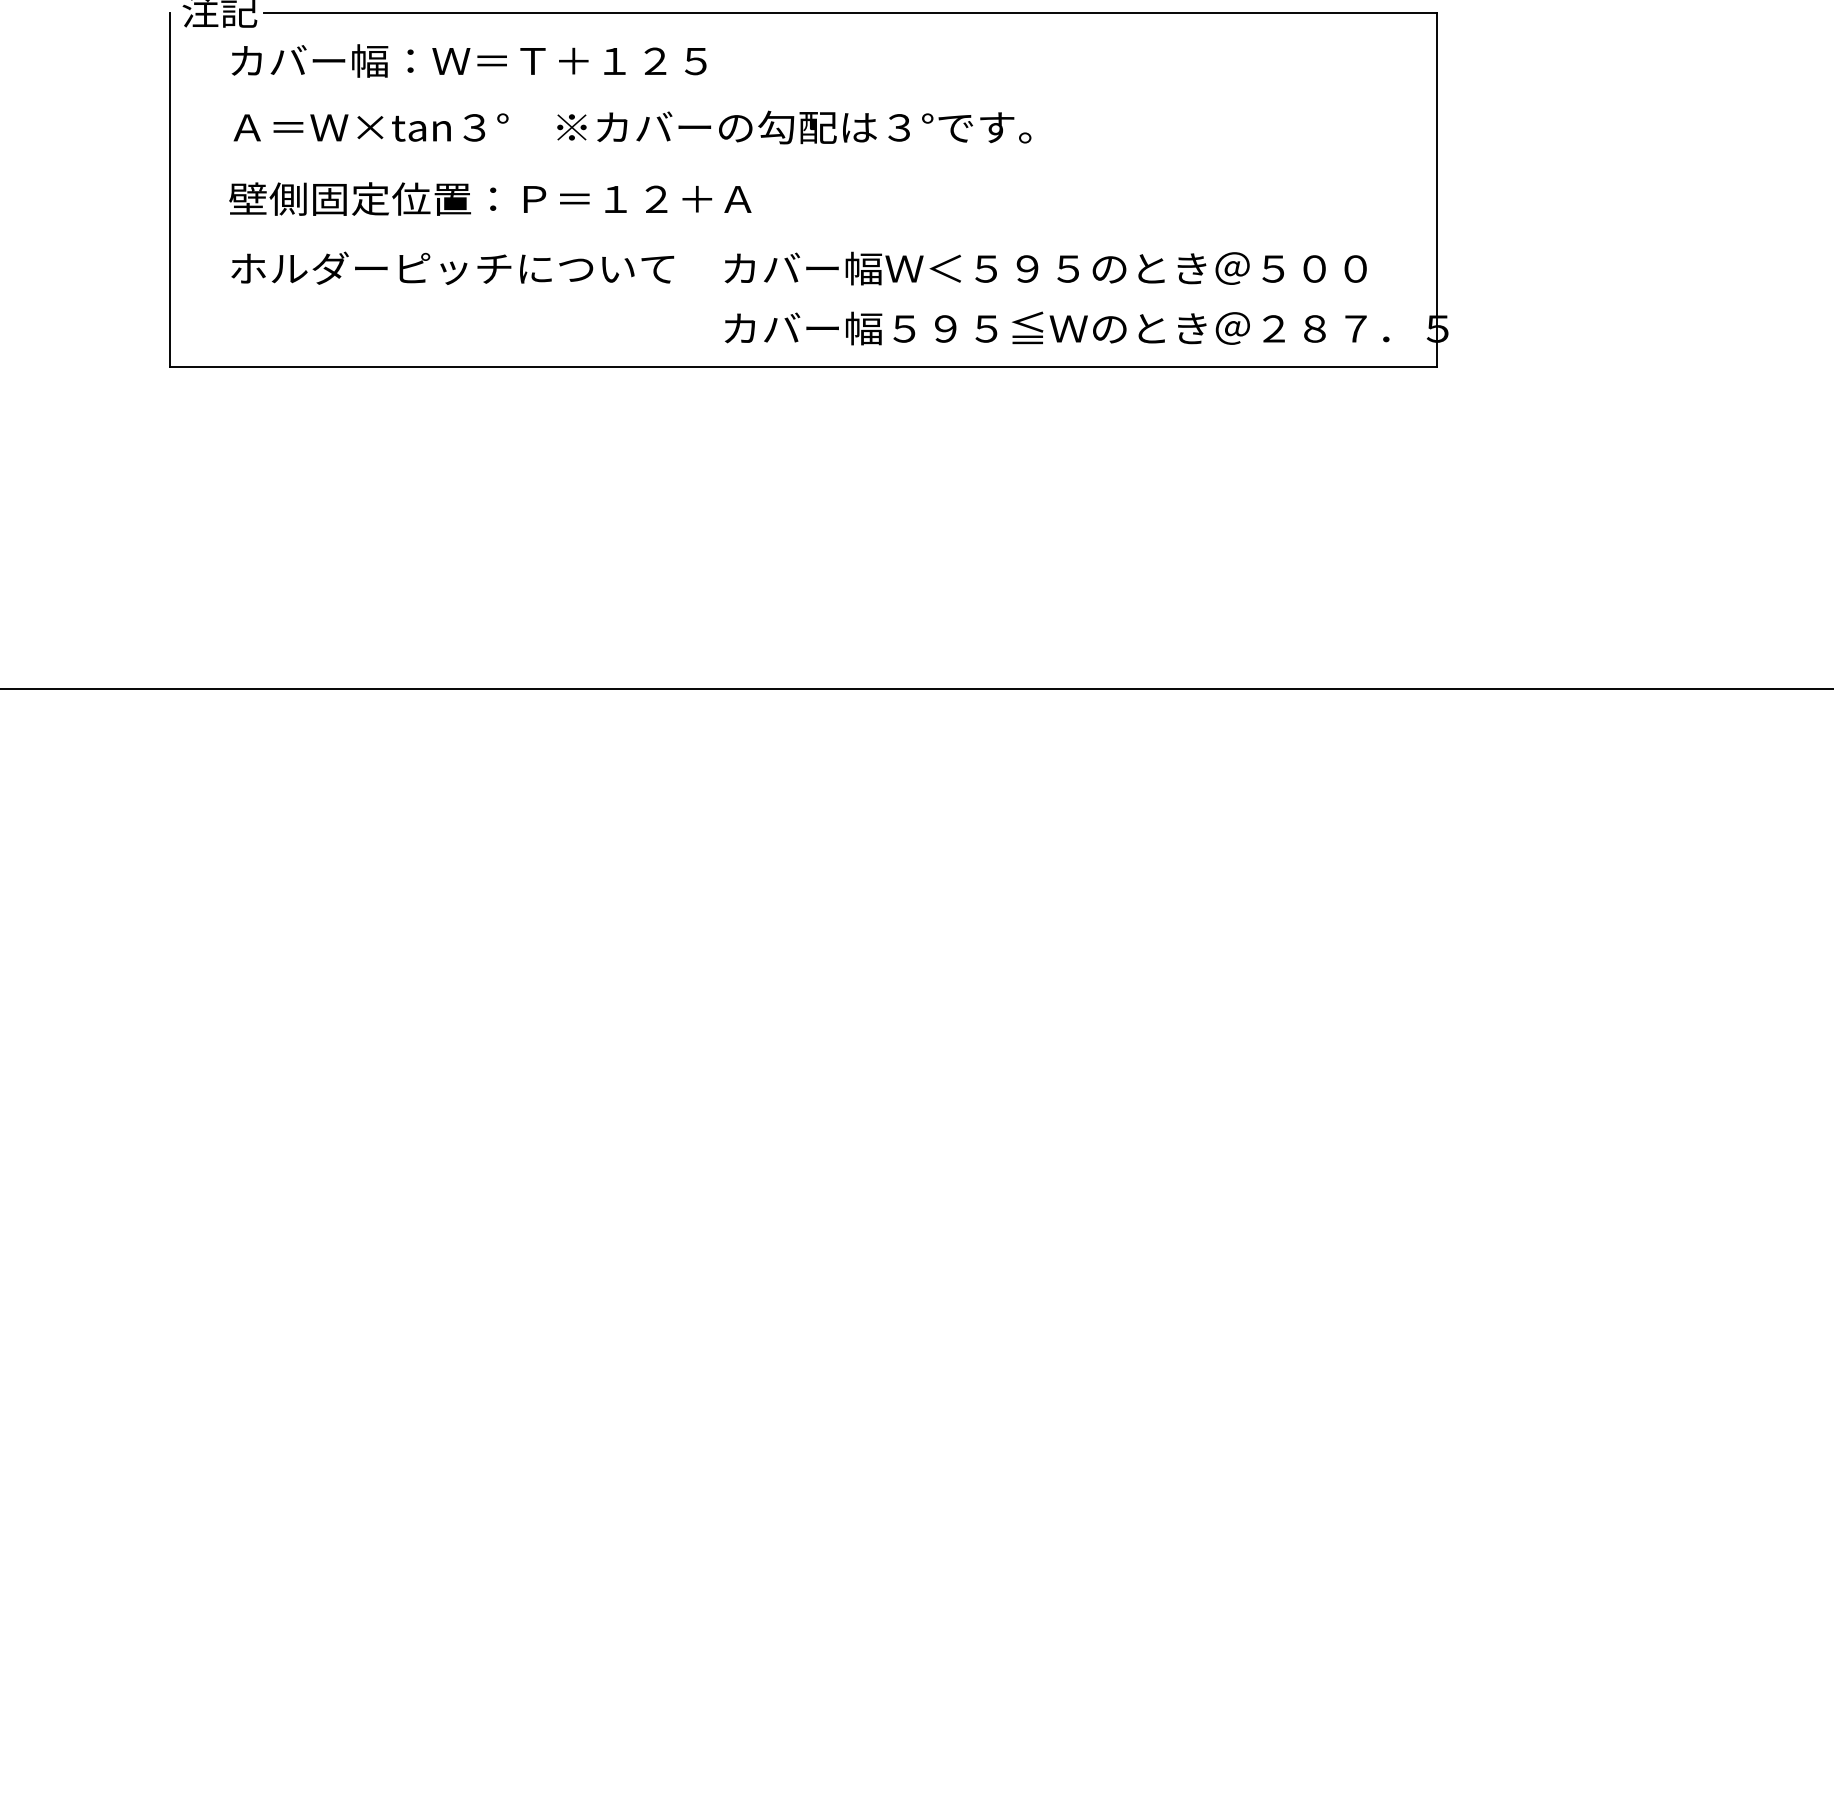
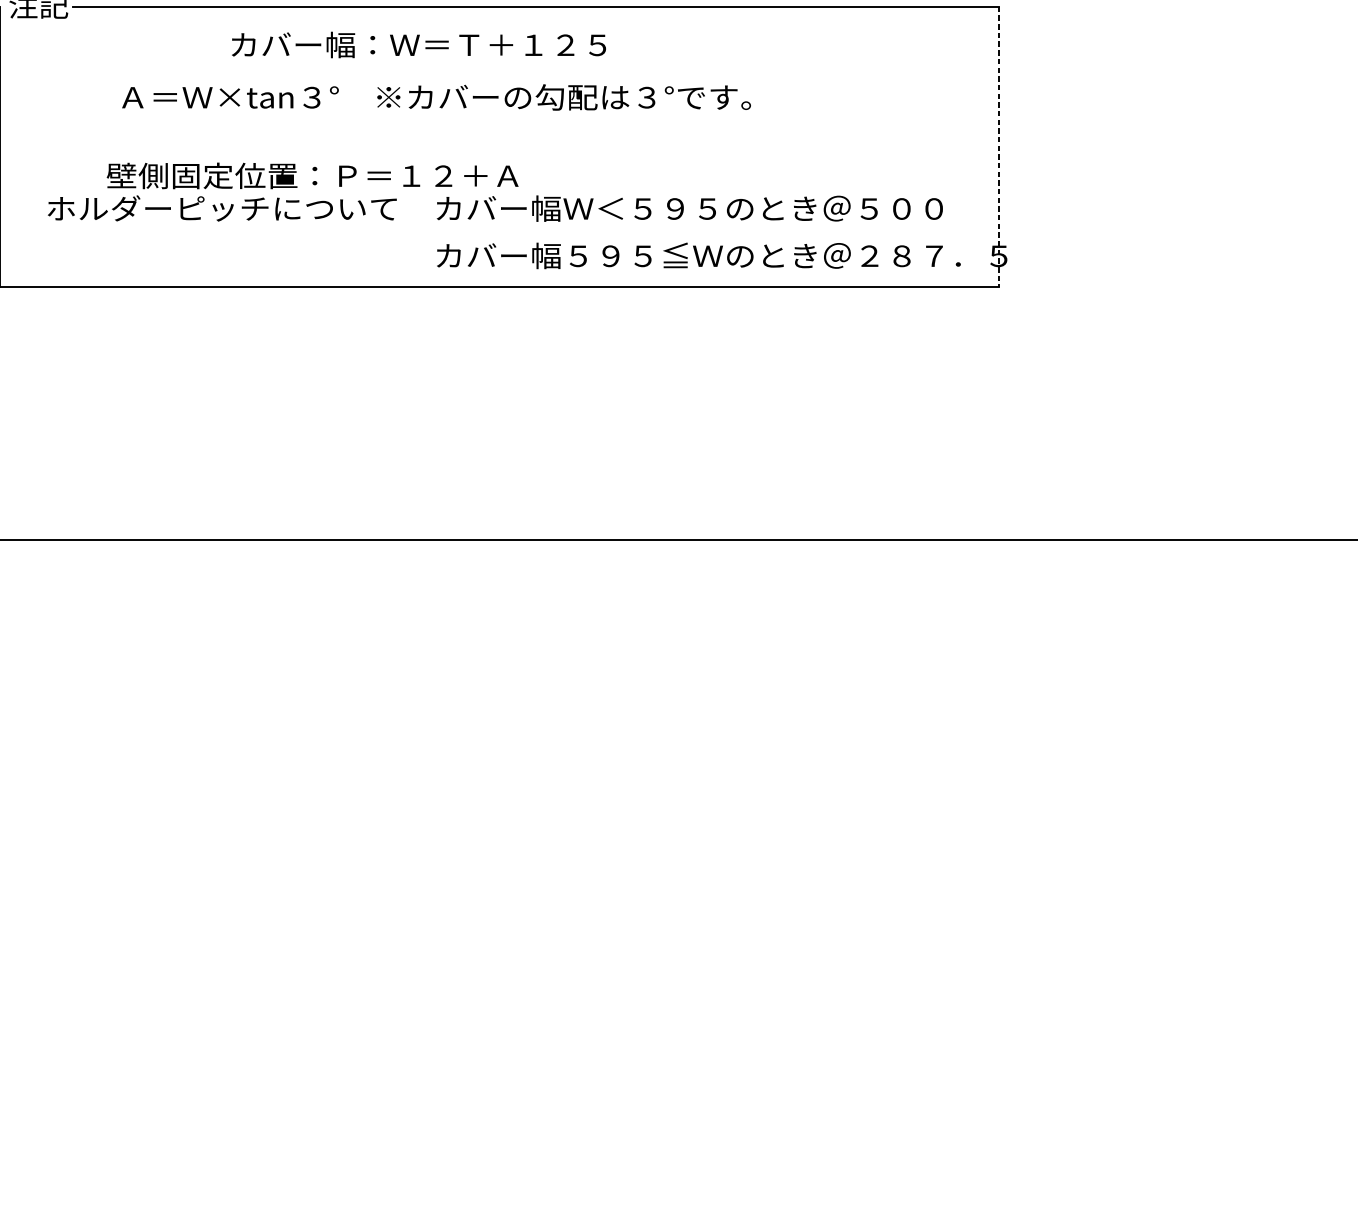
text: (468, 60) -> (418, 44), moved
text: (632, 127) -> (436, 97), moved
line: (1437, 190) -> (998, 147), solid -> dashed
text: (490, 198) -> (312, 175), moved

